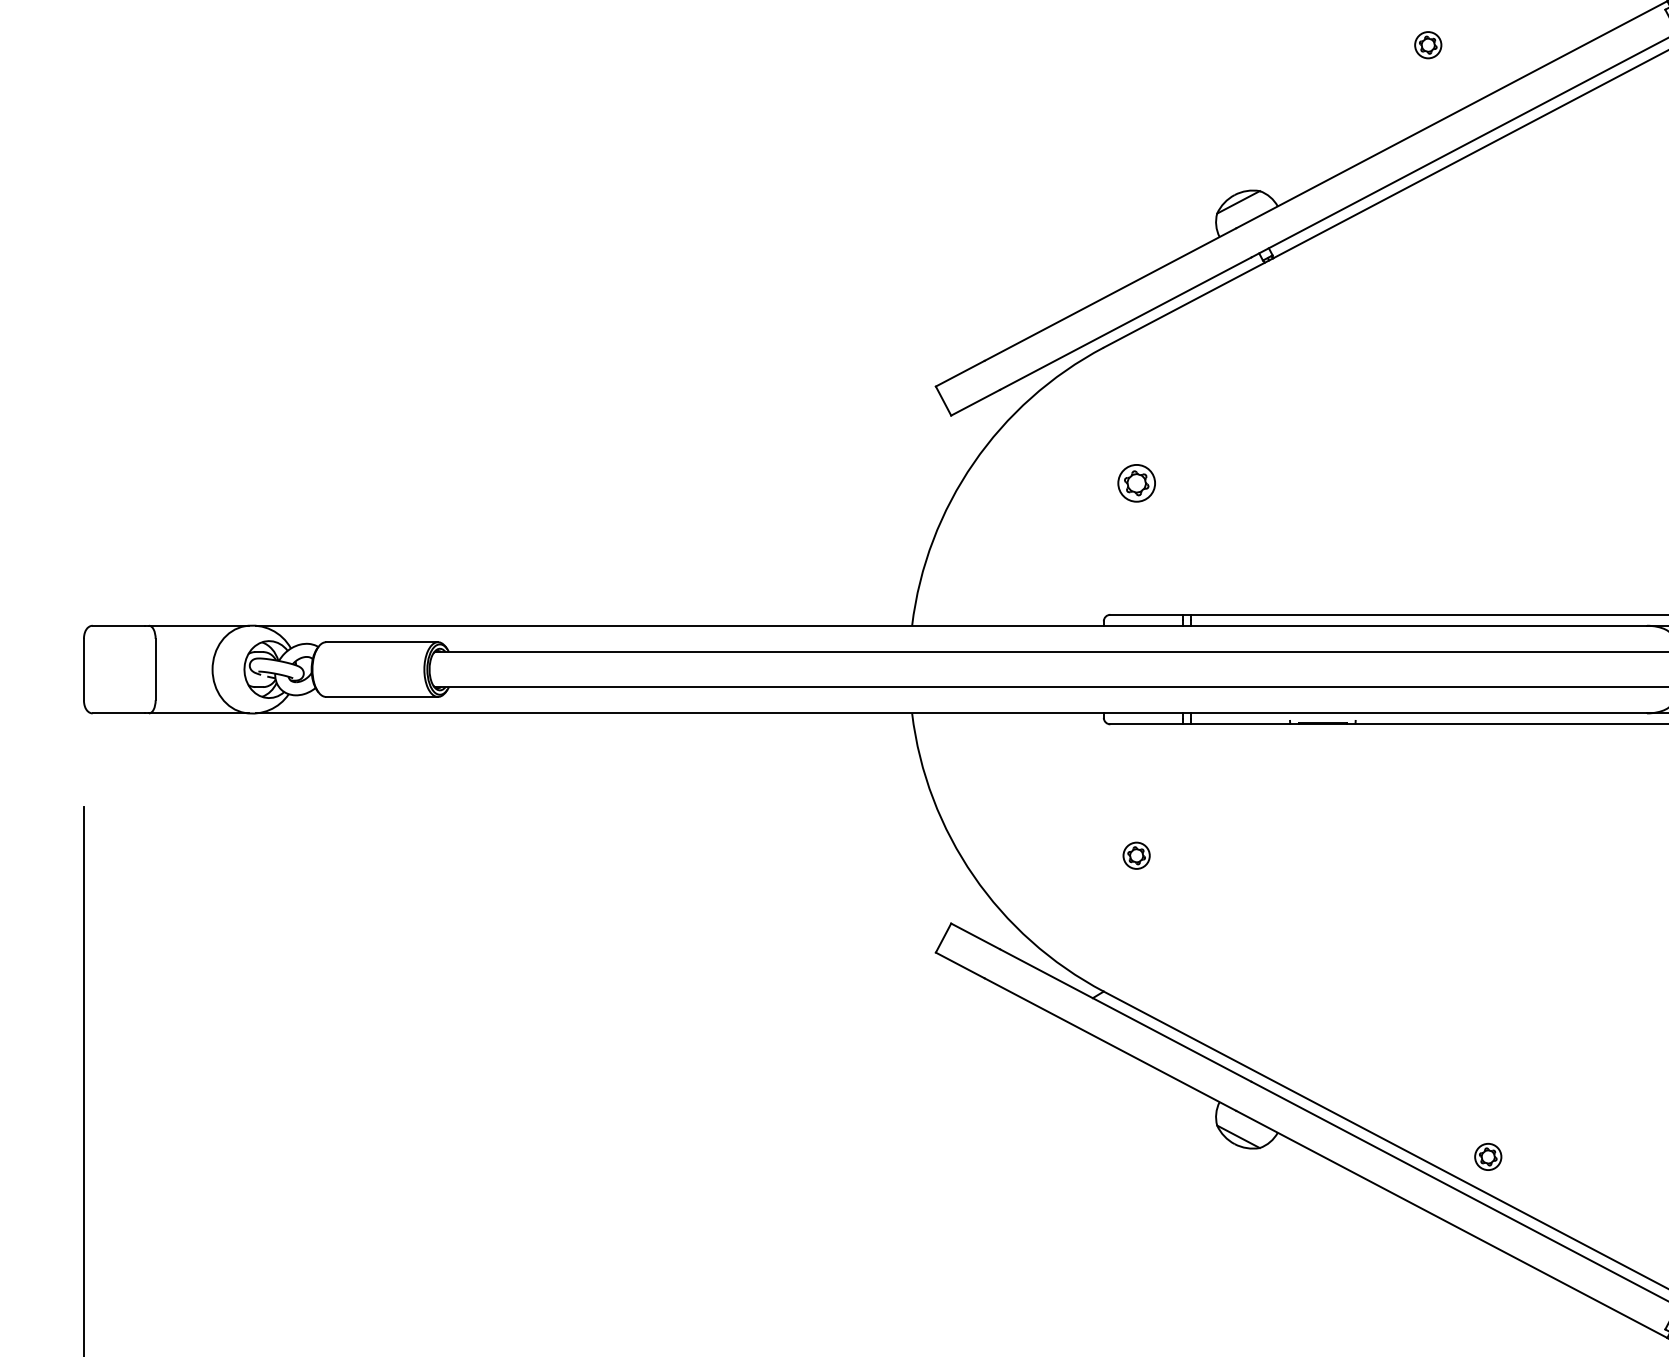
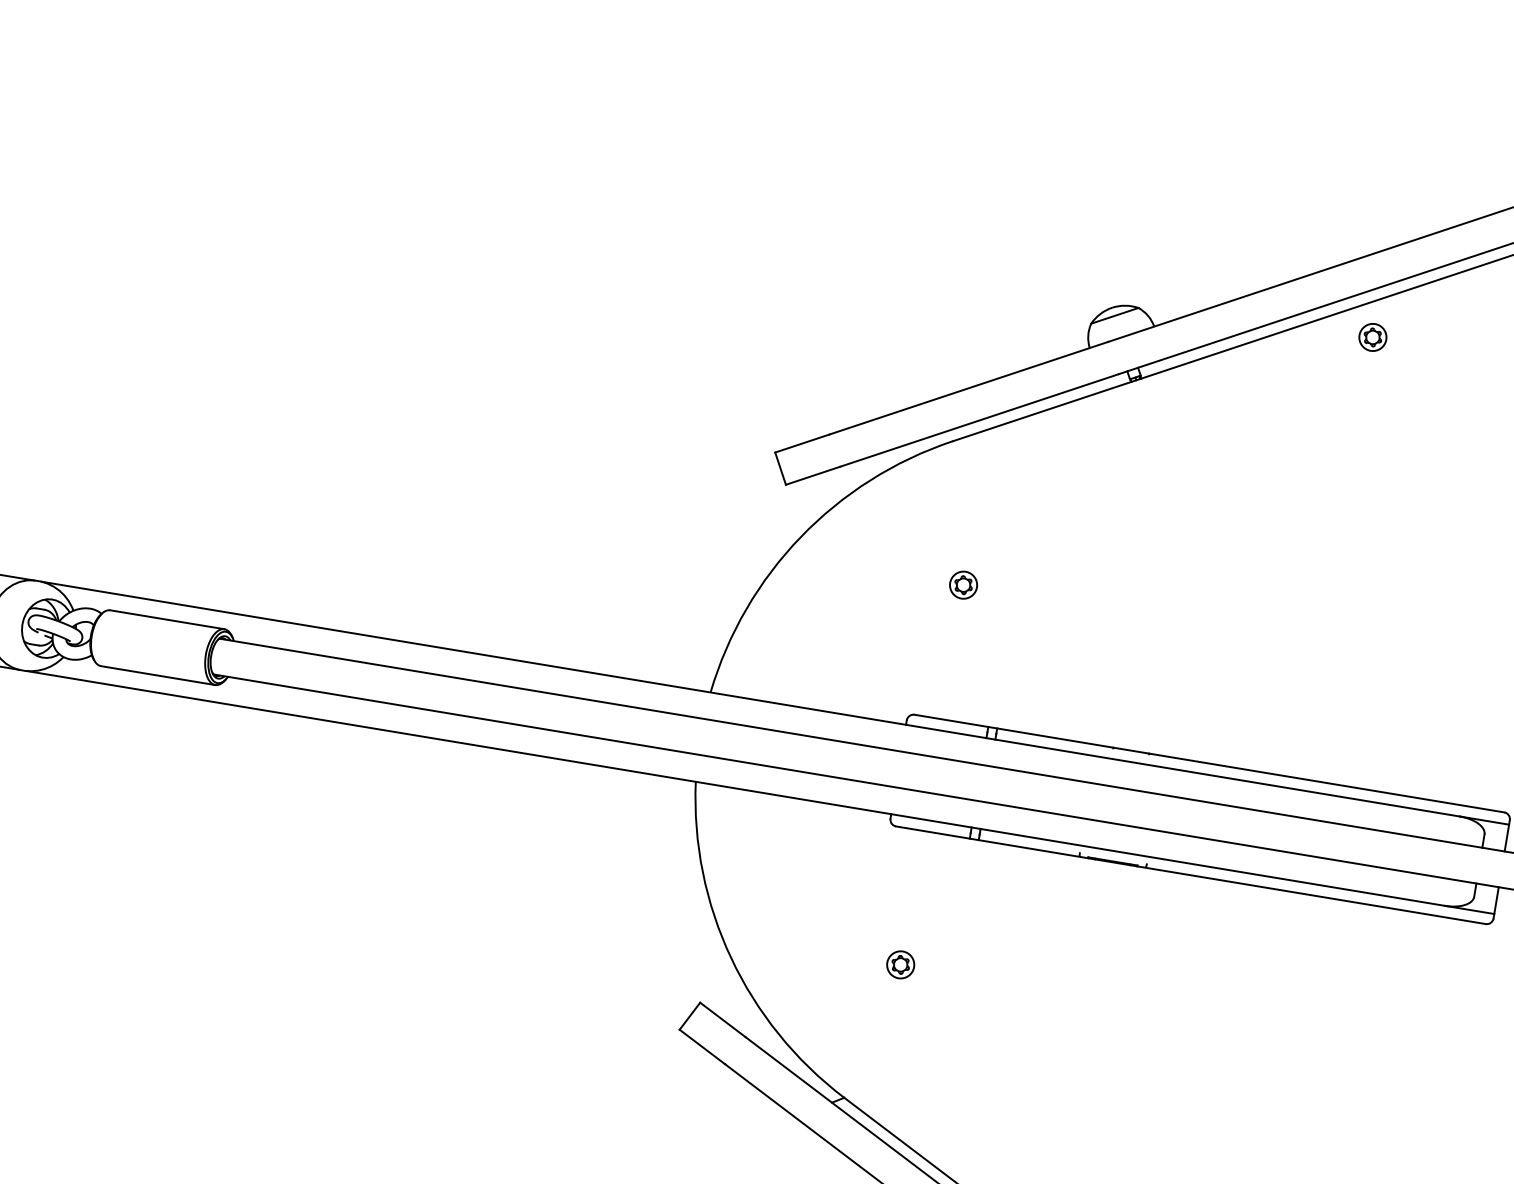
part: (1428, 45) -> (1373, 337), moved
part: (1136, 483) -> (963, 585), size x0.71

